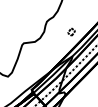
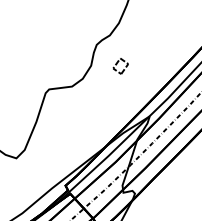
part: (71, 31) -> (120, 65), moved

